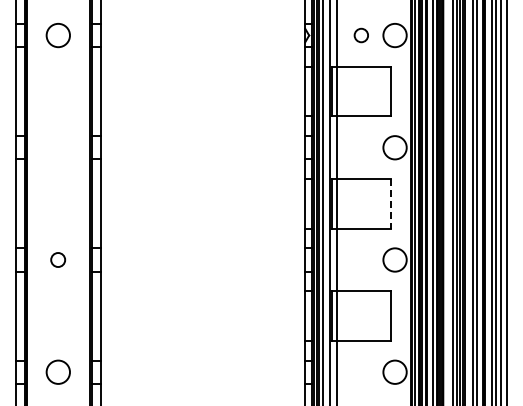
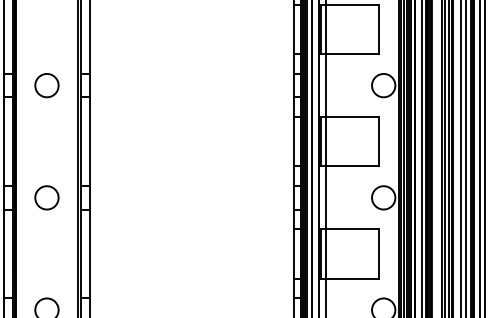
circle: (57, 147) -> (46, 85), added
line: (390, 203) -> (379, 141), dashed -> solid
circle: (57, 259) -> (46, 197), size x1.67

